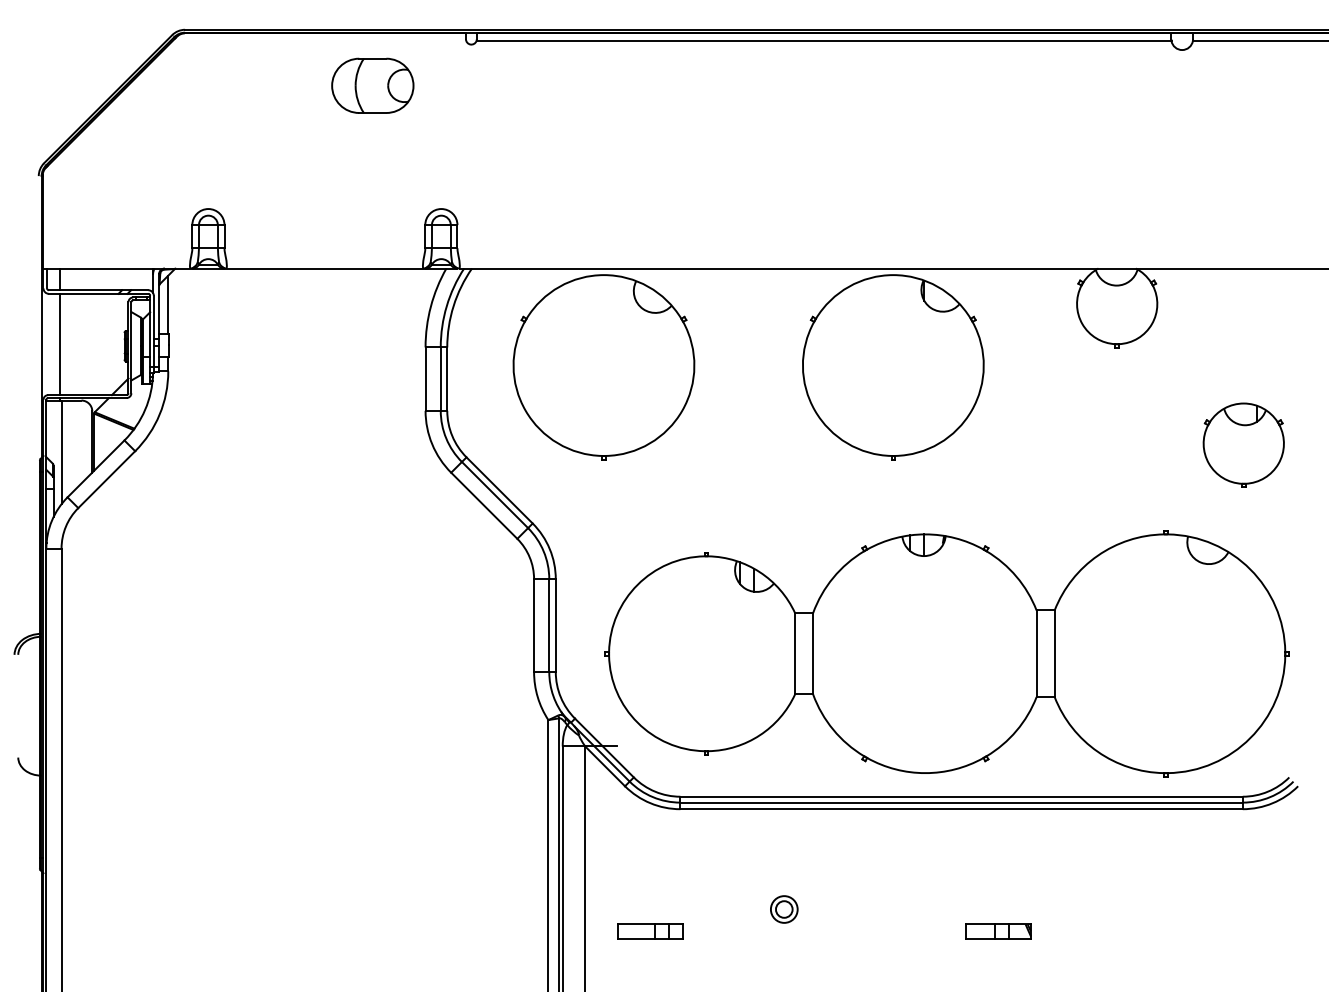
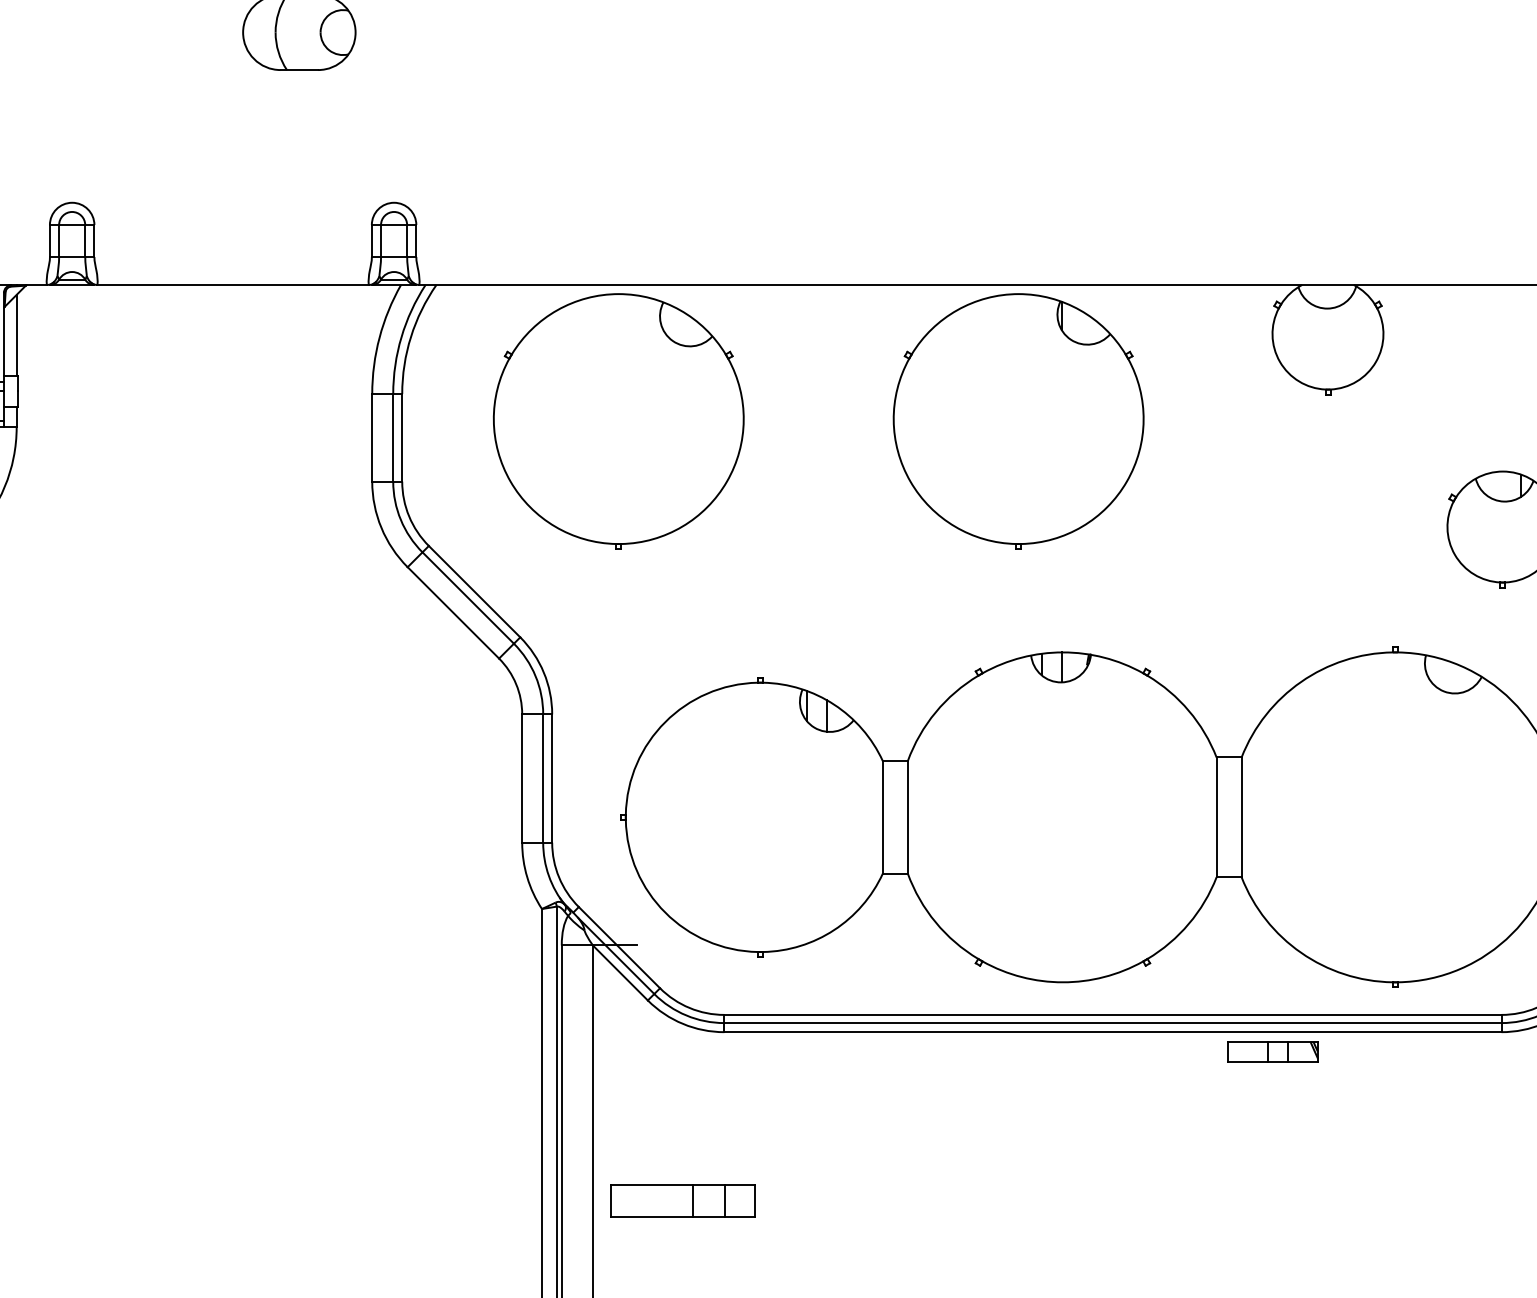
part: (784, 909) -> (868, 1170), removed
part: (650, 931) -> (683, 1201), size x1.6
part: (998, 931) -> (1273, 1051), moved

